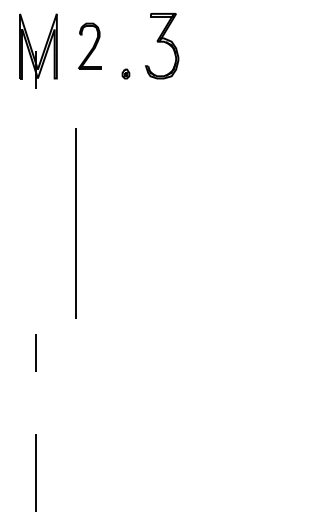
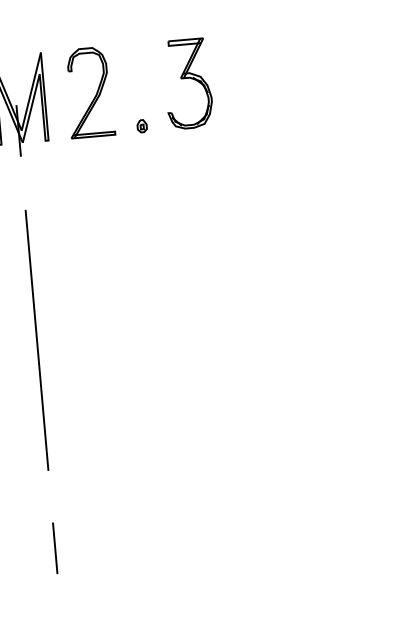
part: (89, 46) -> (89, 93), size x1.43
line: (75, 223) -> (36, 340), moved
line: (35, 352) -> (54, 547), moved

